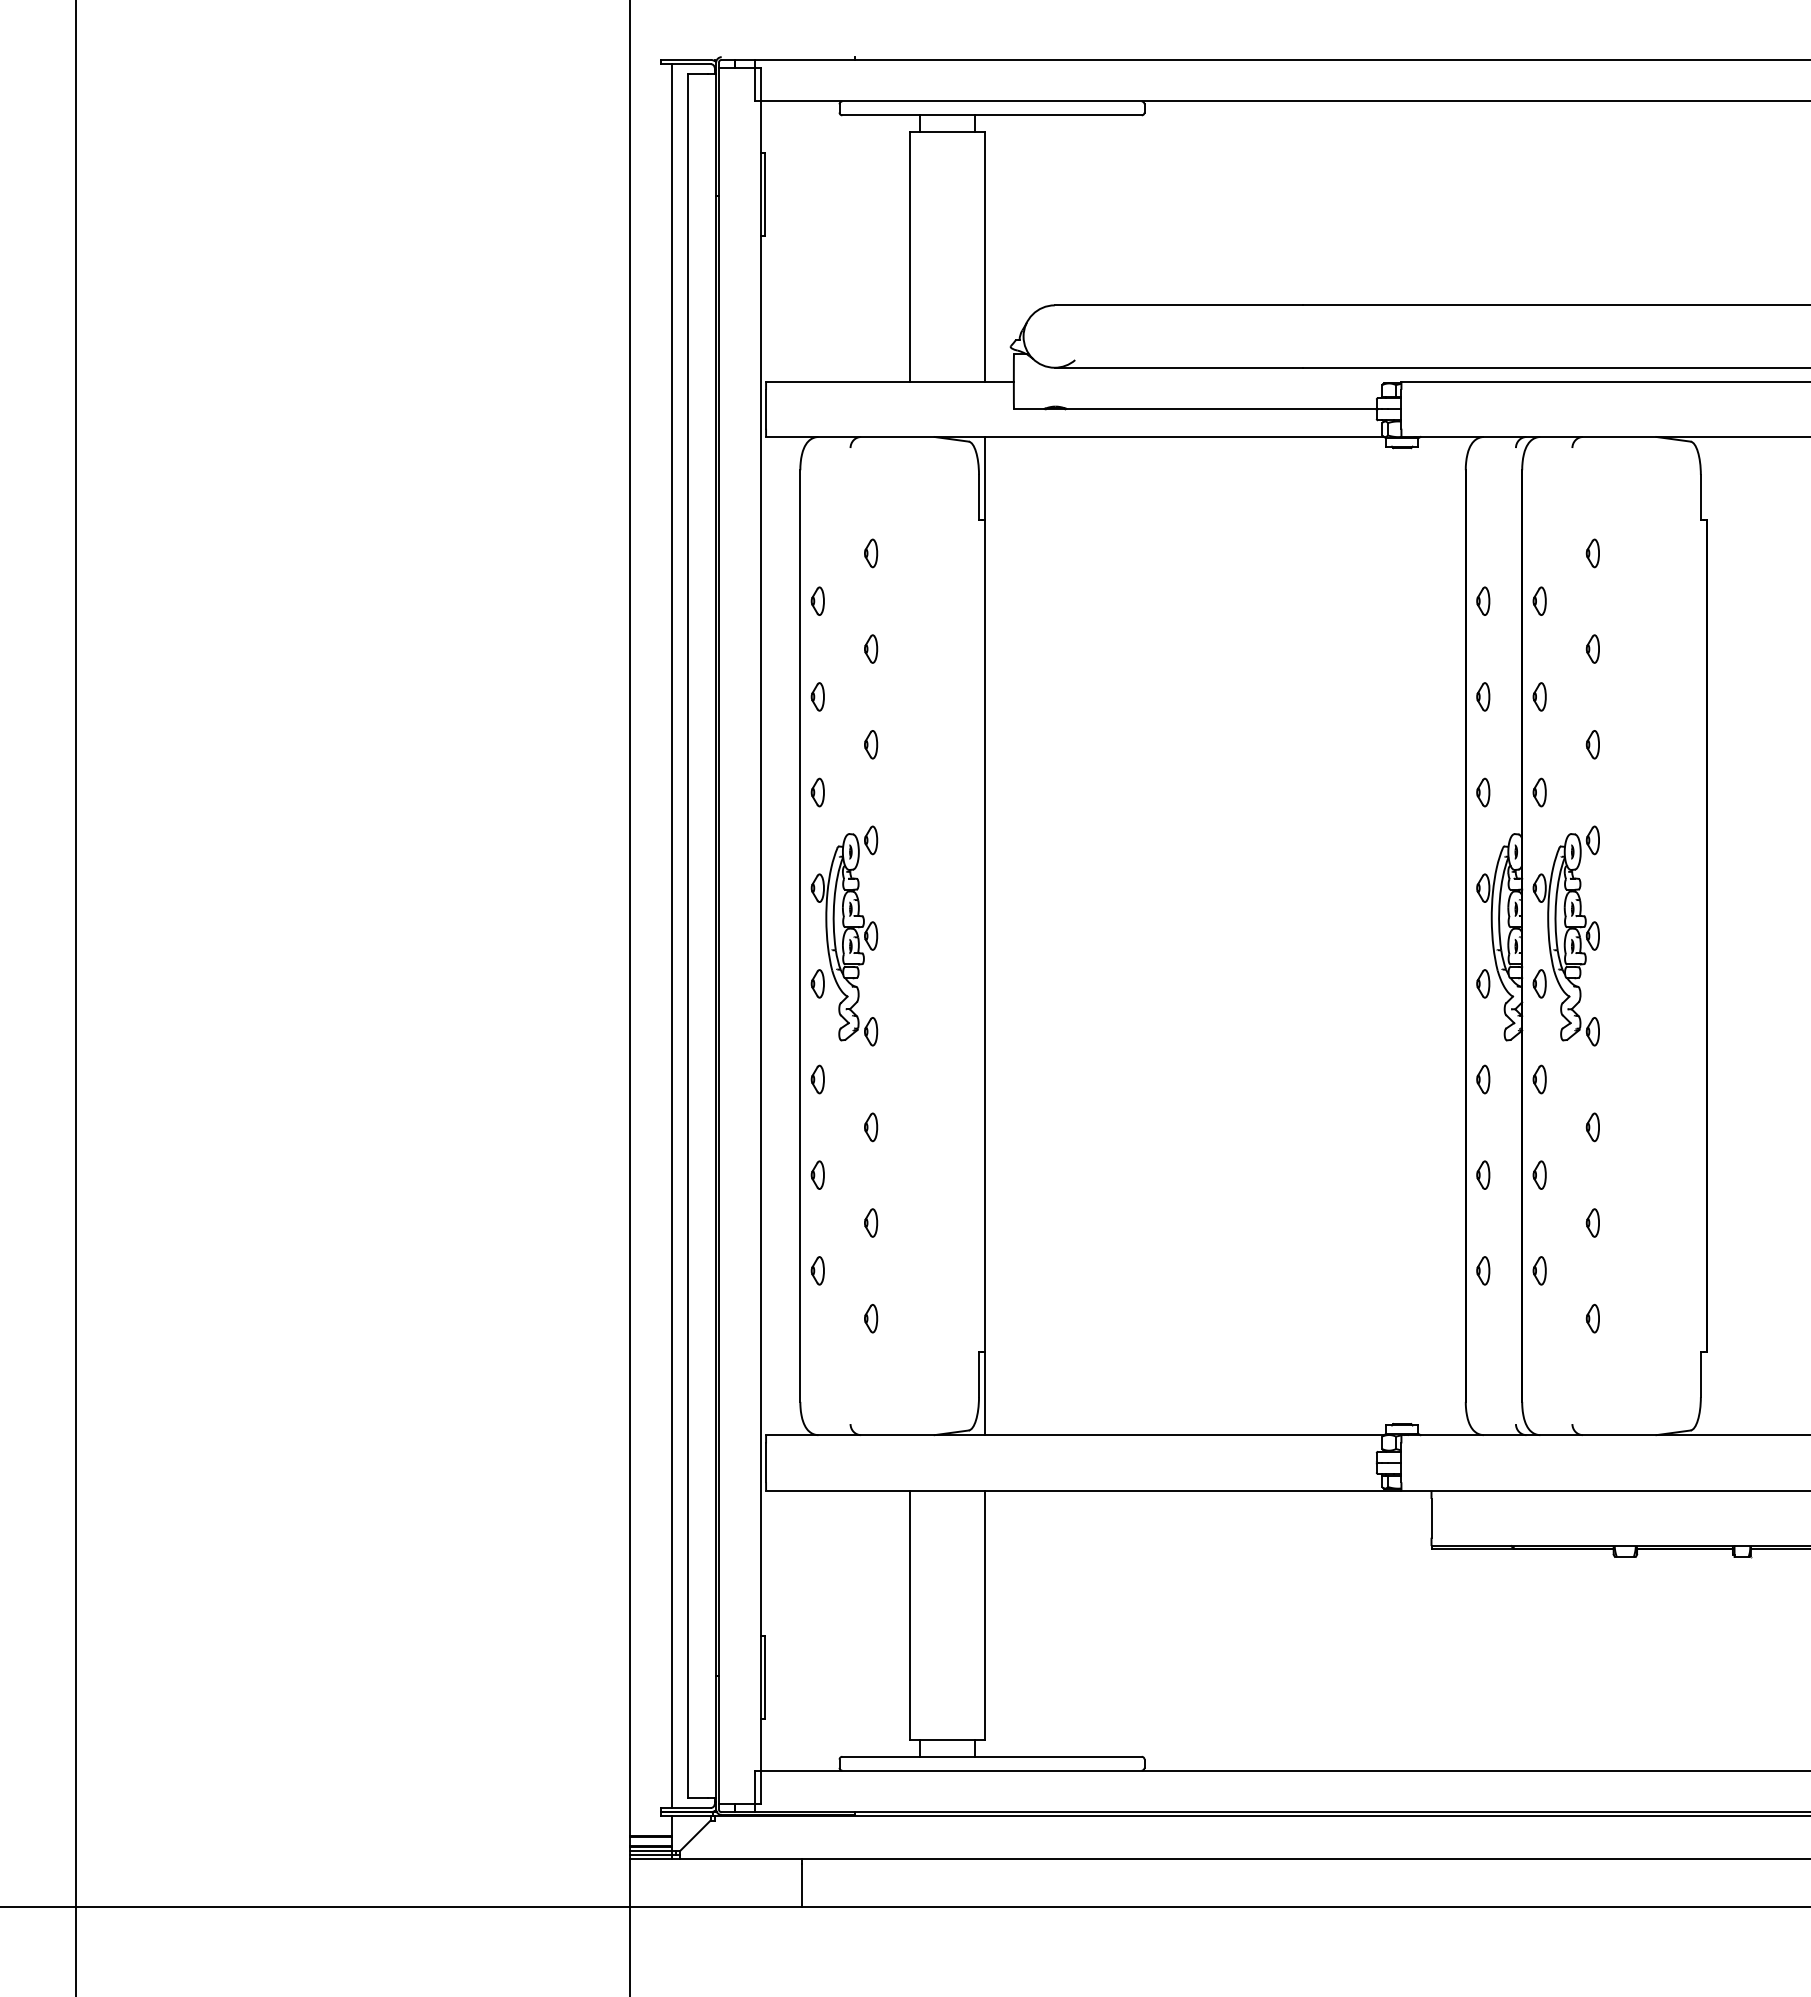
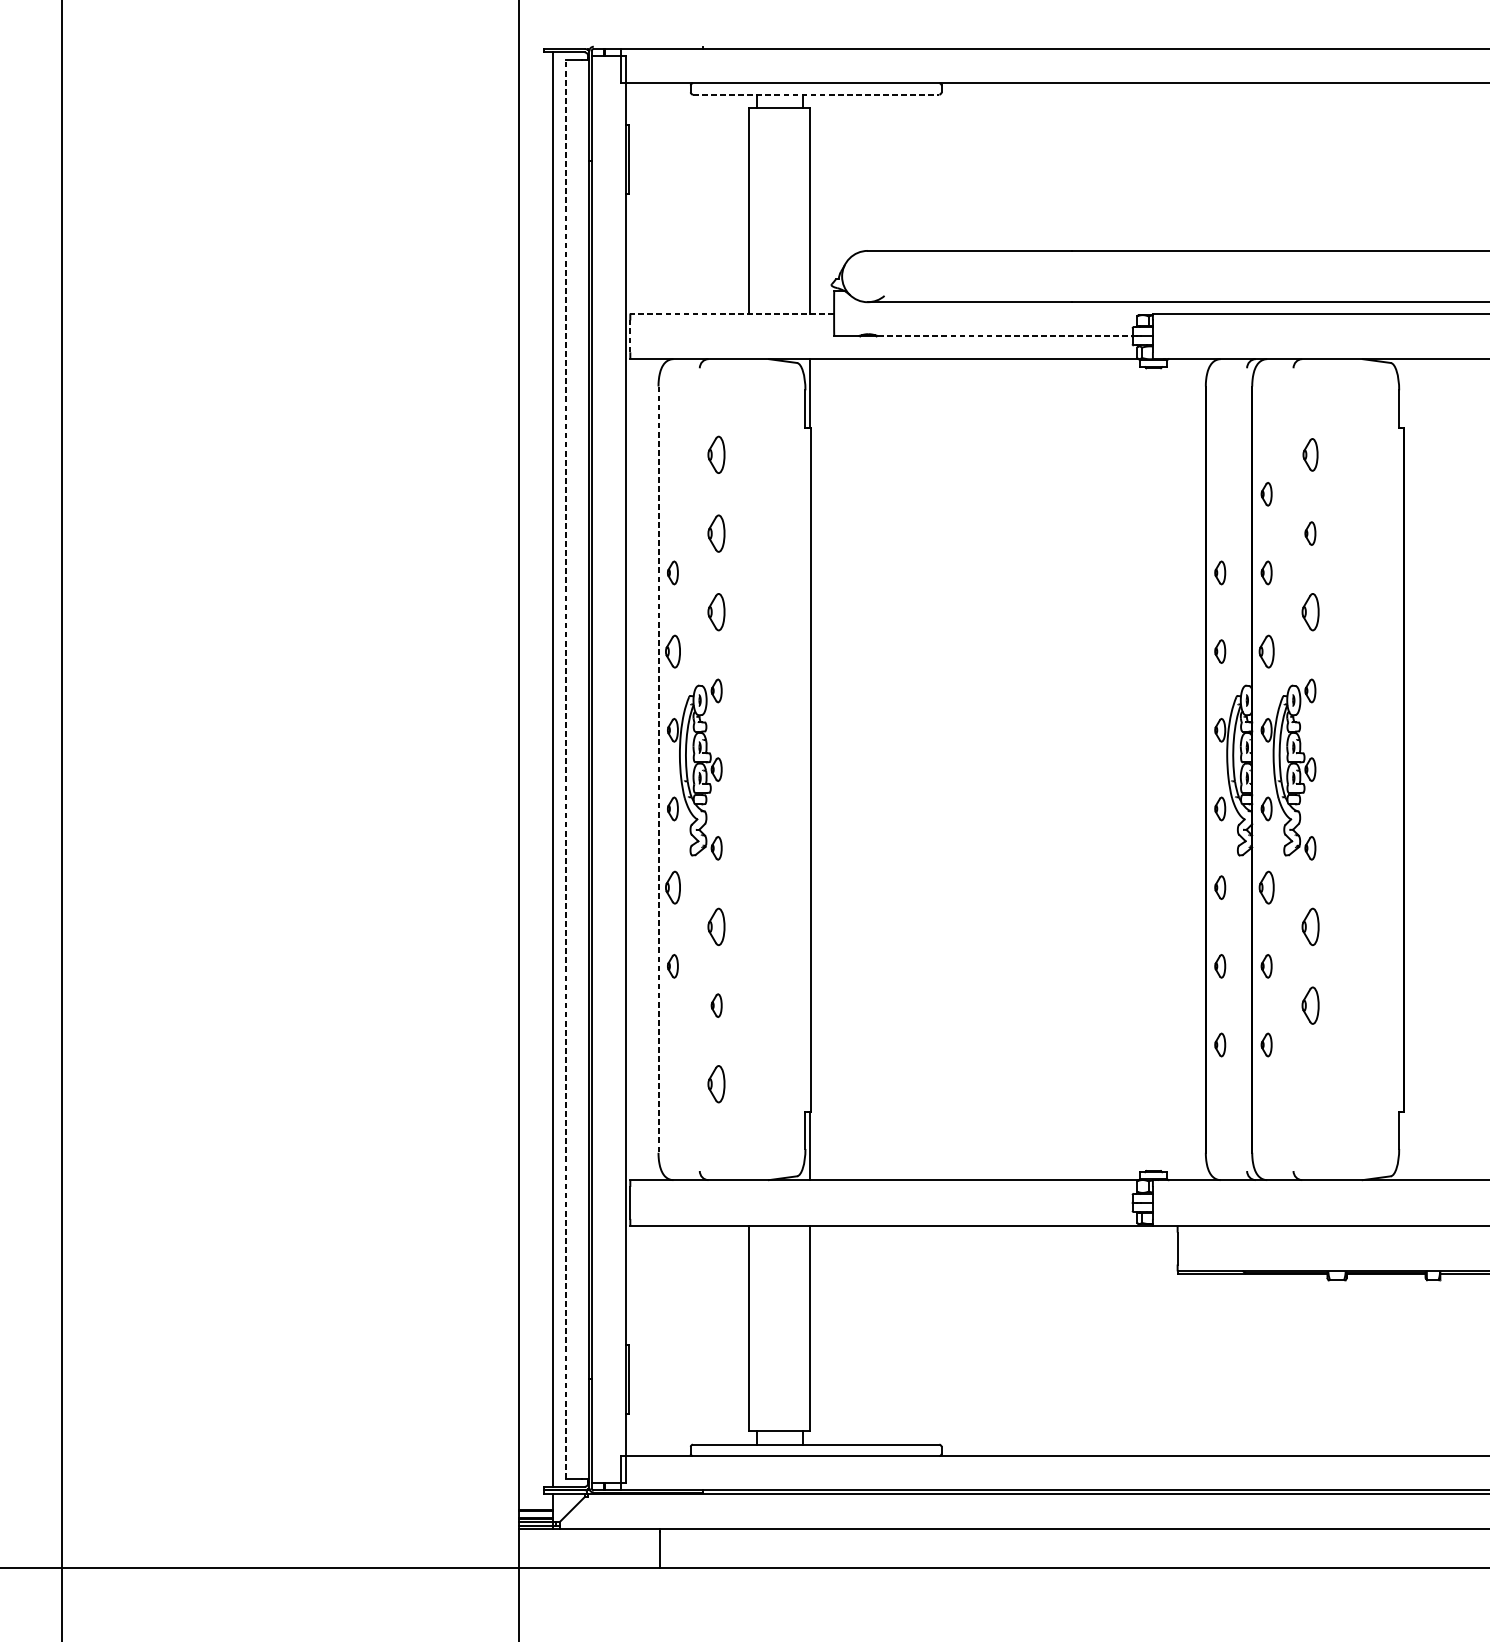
line: (992, 115) -> (816, 94), solid -> dashed
line: (889, 381) -> (731, 313), solid -> dashed
line: (766, 408) -> (630, 335), solid -> dashed
line: (1223, 409) -> (1006, 336), solid -> dashed
part: (871, 553) -> (717, 454), size x1.6
part: (1592, 553) -> (1310, 454), size x1.4
part: (817, 600) -> (672, 493), removed
part: (1483, 600) -> (1220, 493), removed
part: (871, 648) -> (717, 533), size x1.6
part: (871, 744) -> (717, 612), size x1.6
part: (1592, 744) -> (1310, 612), size x1.6
part: (817, 792) -> (672, 651), size x1.4
part: (1539, 792) -> (1266, 651), size x1.4
line: (688, 935) -> (566, 769), solid -> dashed
line: (800, 936) -> (658, 770), solid -> dashed
part: (817, 1079) -> (672, 887), size x1.4
part: (1539, 1079) -> (1266, 887), size x1.4
part: (871, 1127) -> (717, 927), size x1.6
part: (1592, 1127) -> (1310, 927), size x1.6
part: (1592, 1222) -> (1310, 1005), size x1.6
part: (817, 1270) -> (672, 1044), removed
part: (871, 1318) -> (717, 1084), size x1.6
part: (1592, 1318) -> (1310, 1084), removed

